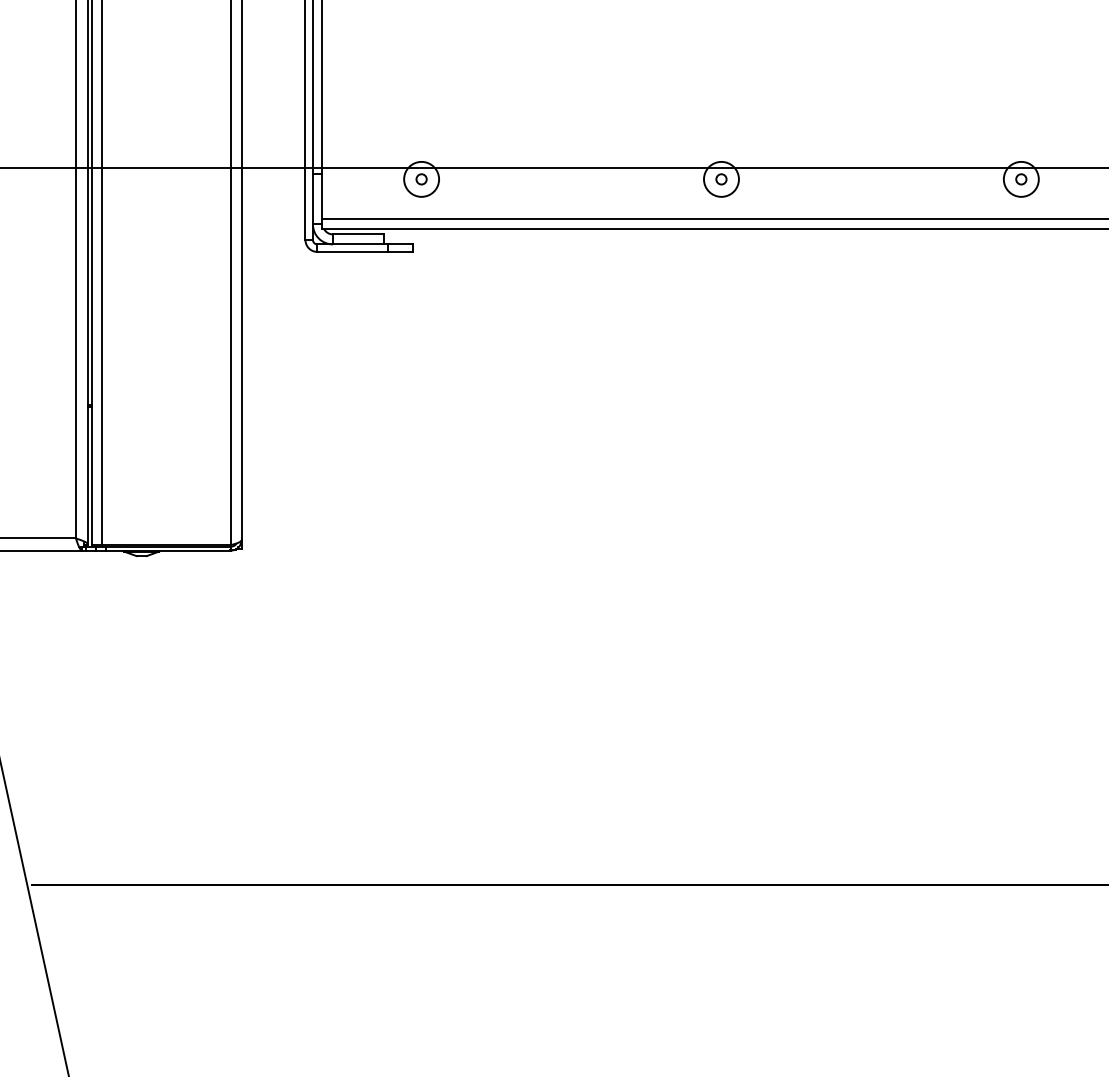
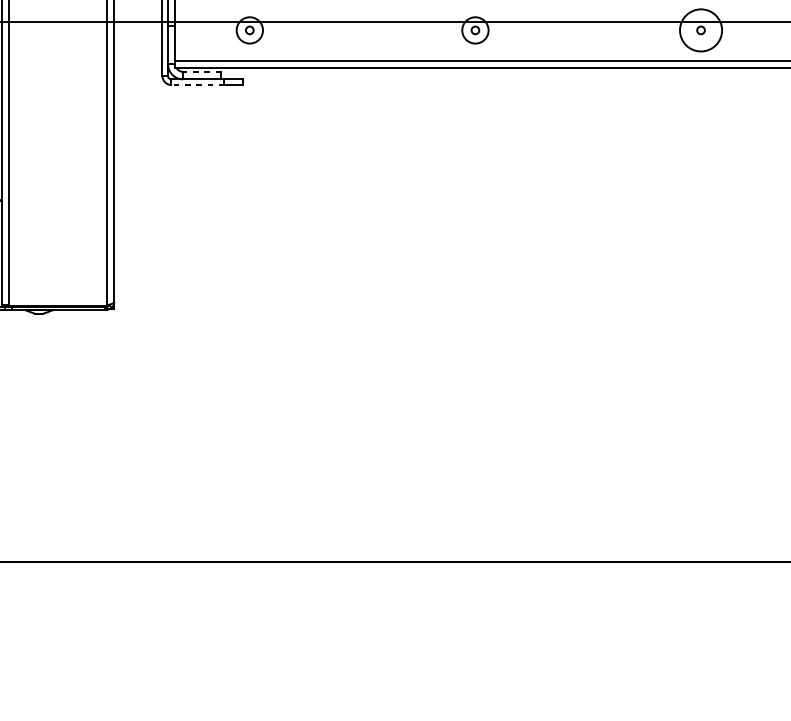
circle: (1020, 178) -> (700, 29), size x1.6
line: (357, 234) -> (201, 71), solid -> dashed
line: (352, 251) -> (197, 84), solid -> dashed

